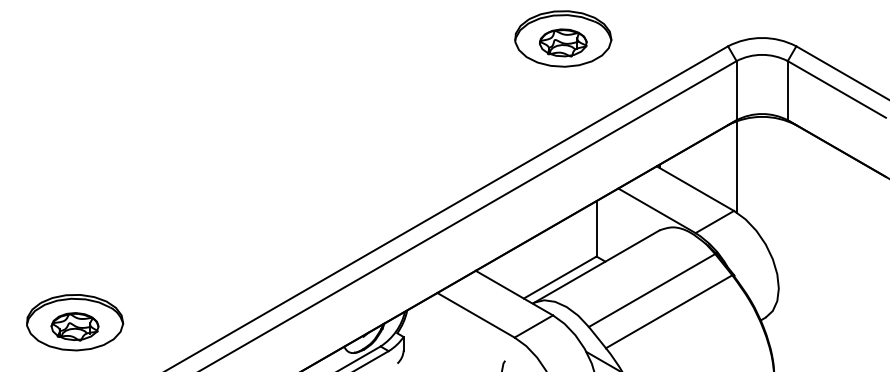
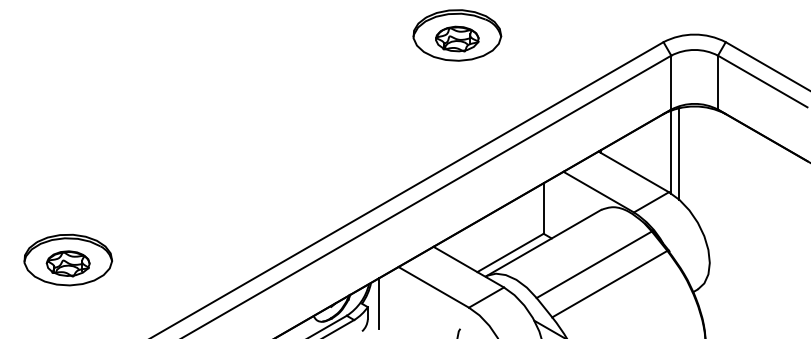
part: (563, 39) -> (457, 35), moved
line: (745, 168) -> (679, 153), added
part: (74, 322) -> (67, 259), moved
line: (415, 332) -> (378, 303), added

